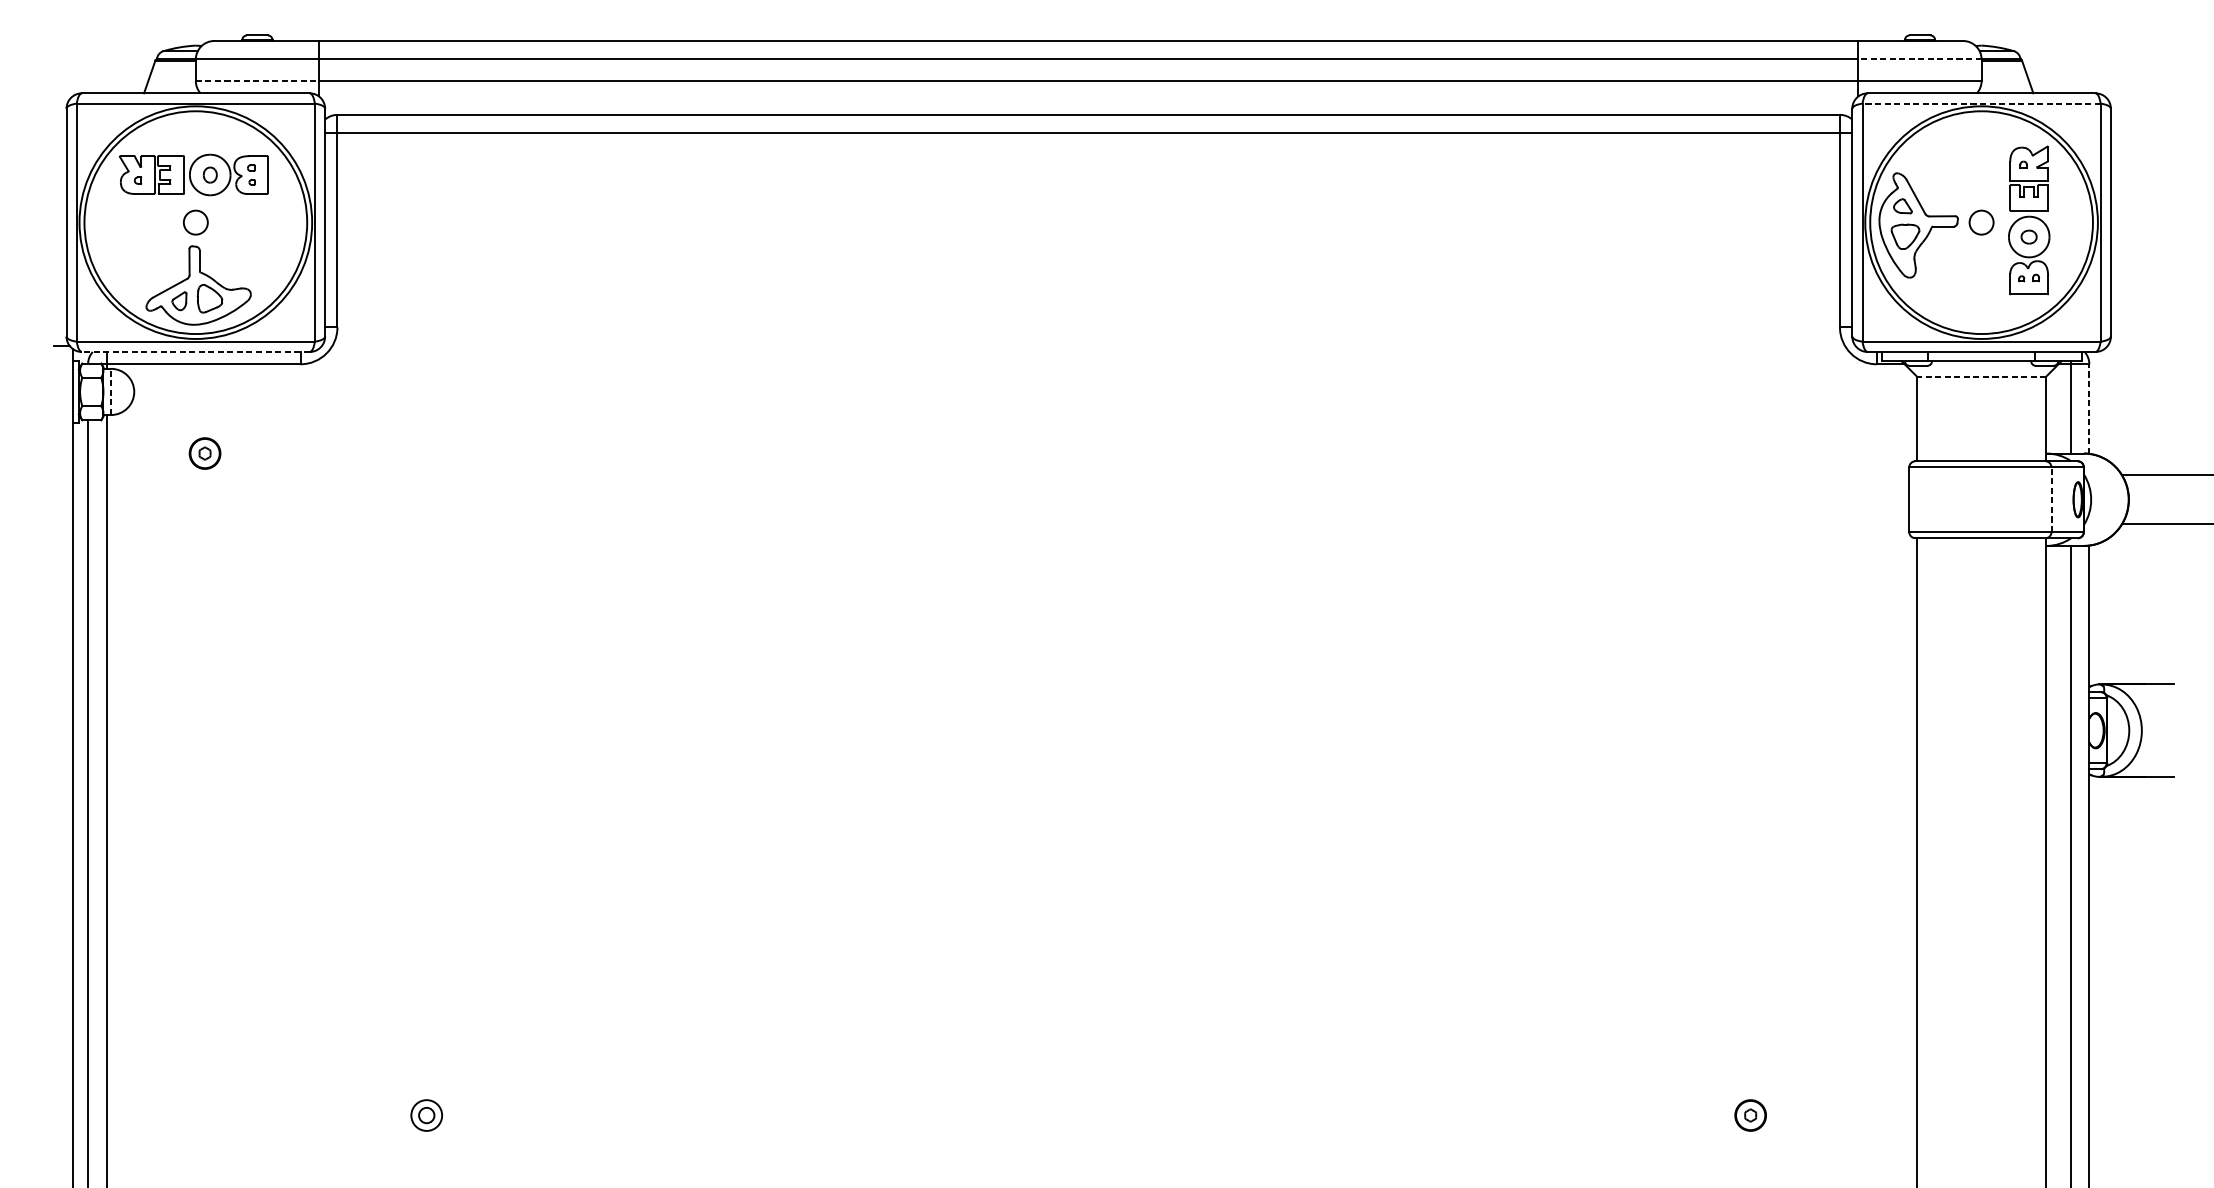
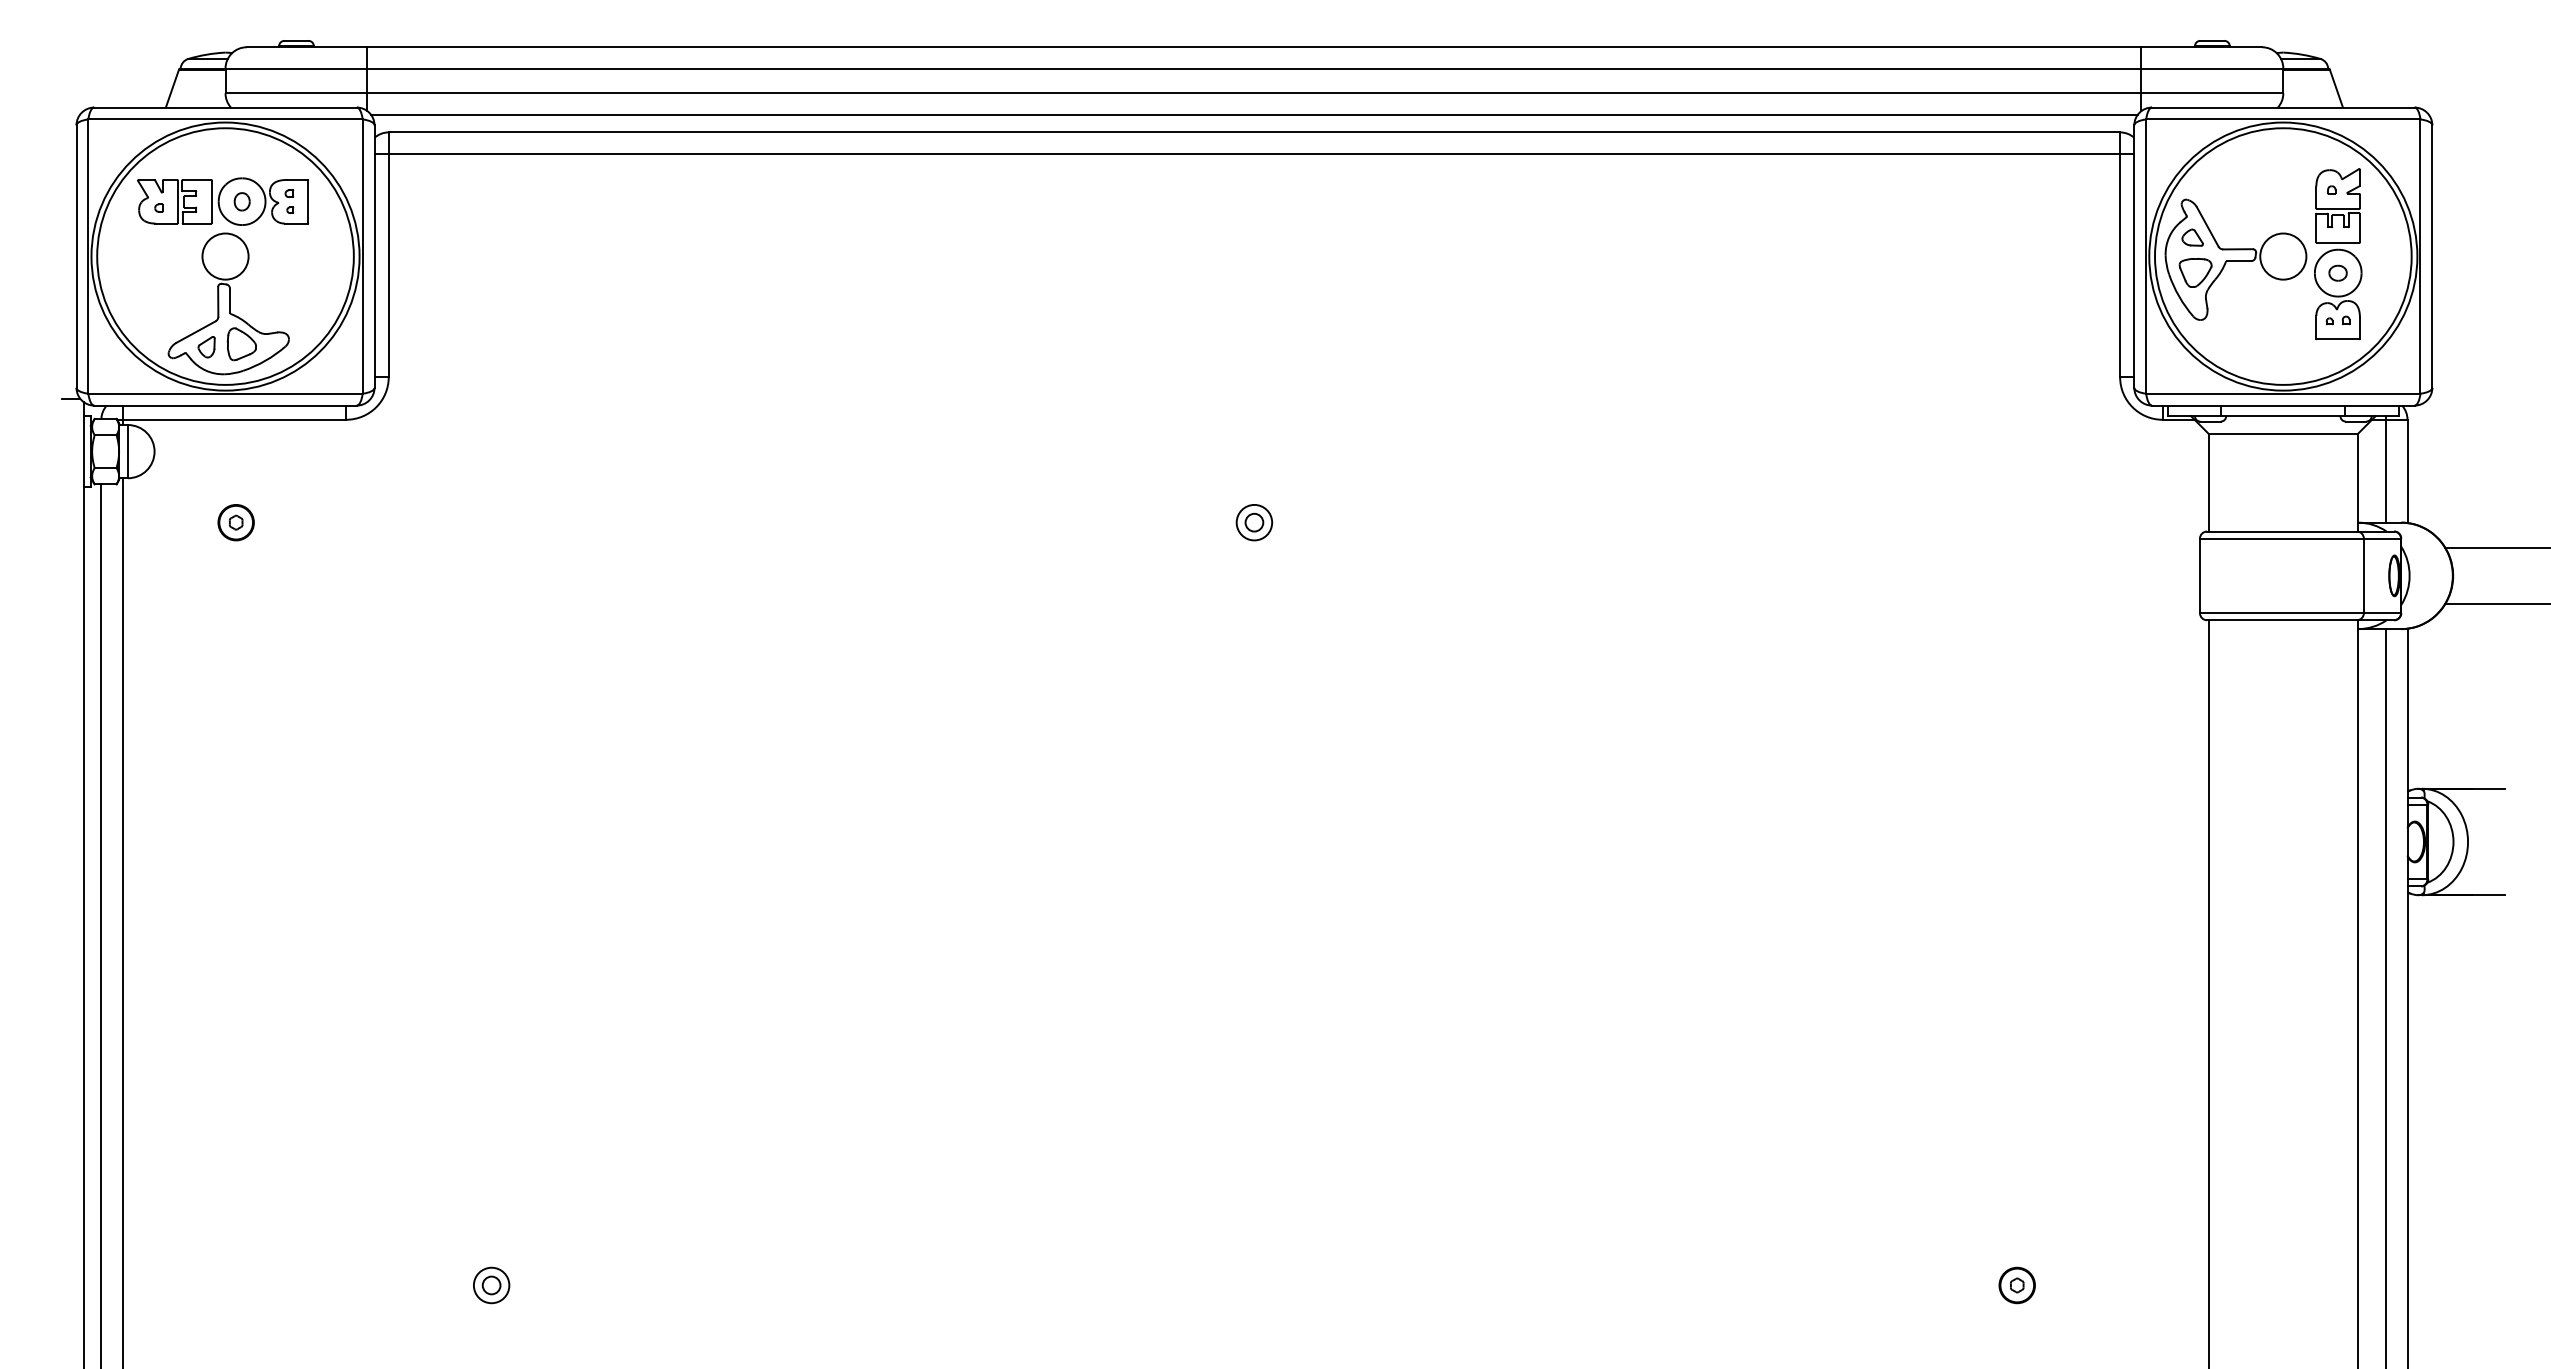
line: (1920, 59) -> (2212, 68), dashed -> solid
line: (257, 81) -> (296, 93), dashed -> solid
line: (1088, 99) -> (1254, 114), added
line: (1980, 103) -> (2282, 119), dashed -> solid
circle: (195, 222) -> (225, 256), size x1.67
circle: (1981, 222) -> (2283, 256), size x1.67
line: (195, 351) -> (225, 405), dashed -> solid
line: (1981, 376) -> (2283, 433), dashed -> solid
line: (110, 391) -> (127, 451), dashed -> solid
line: (2089, 409) -> (2407, 471), dashed -> solid
part: (1088, 453) -> (1254, 522), added
line: (2051, 499) -> (2363, 575), dashed -> solid

